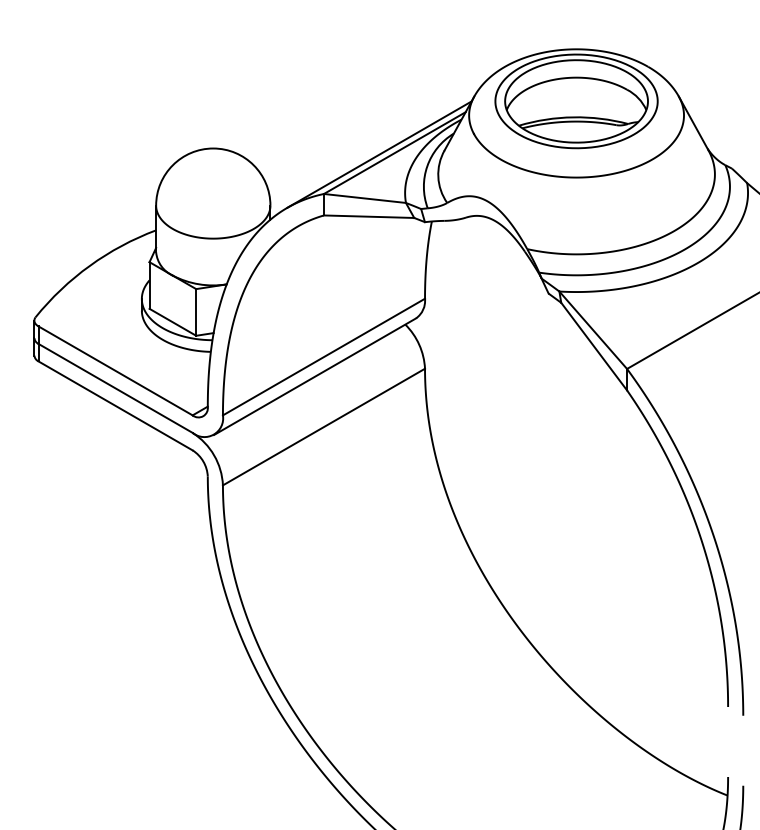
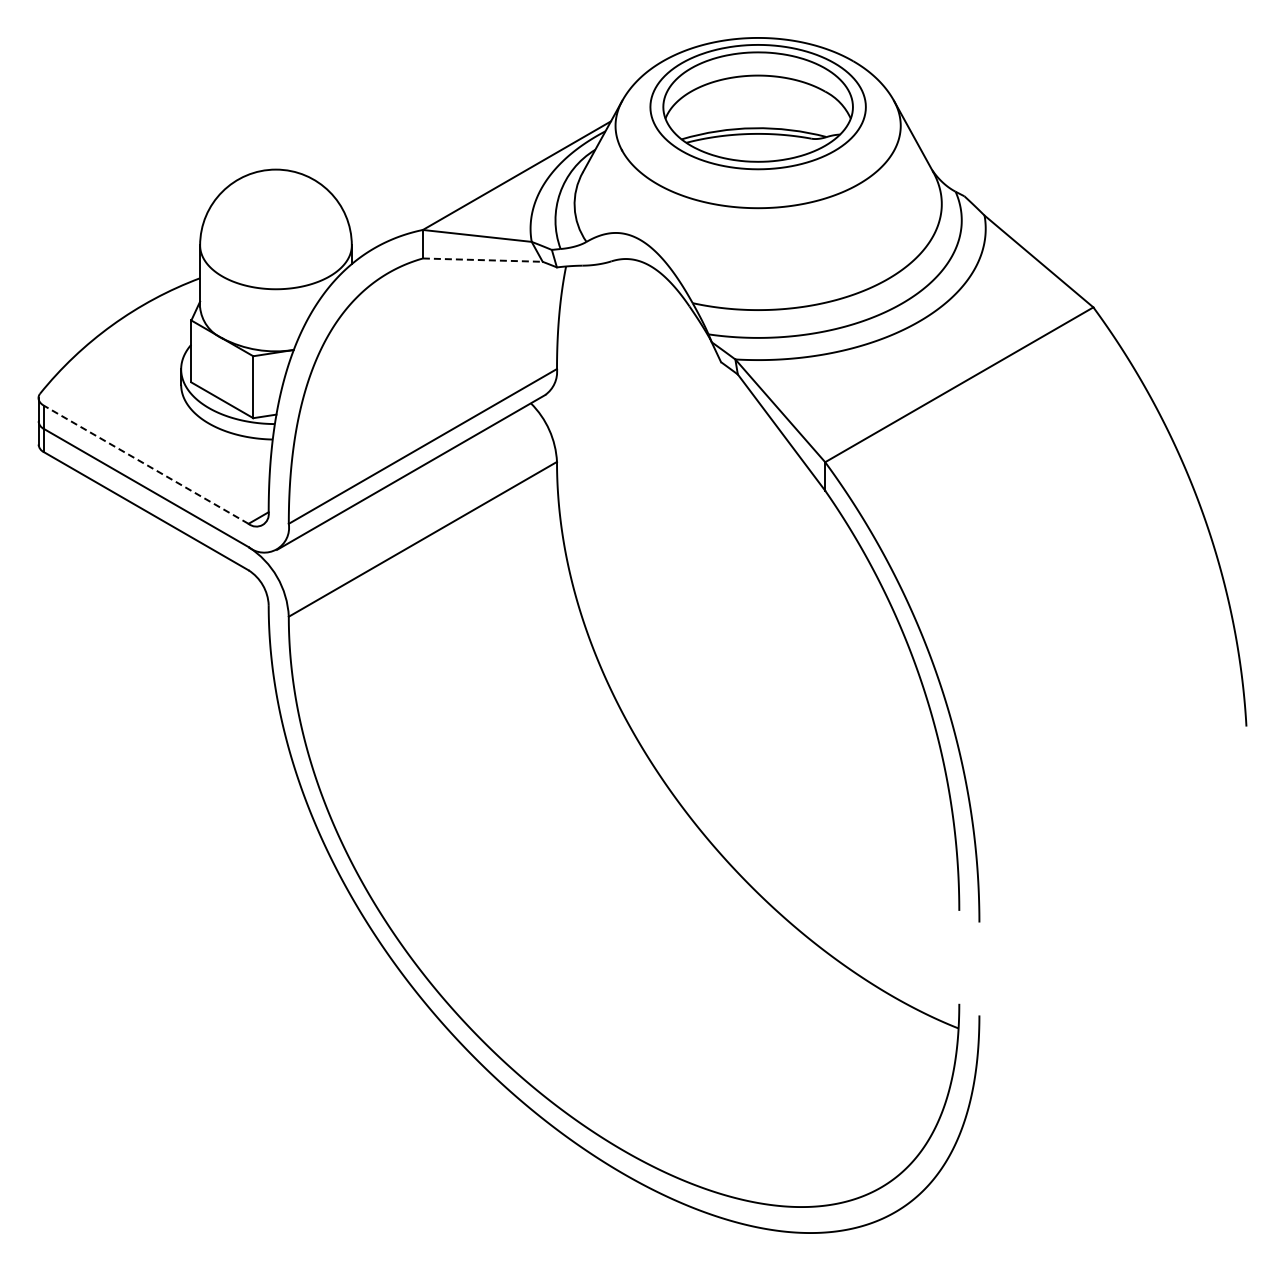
line: (379, 154) -> (496, 177), removed
line: (368, 216) -> (482, 260), solid -> dashed
line: (114, 370) -> (145, 464), solid -> dashed

